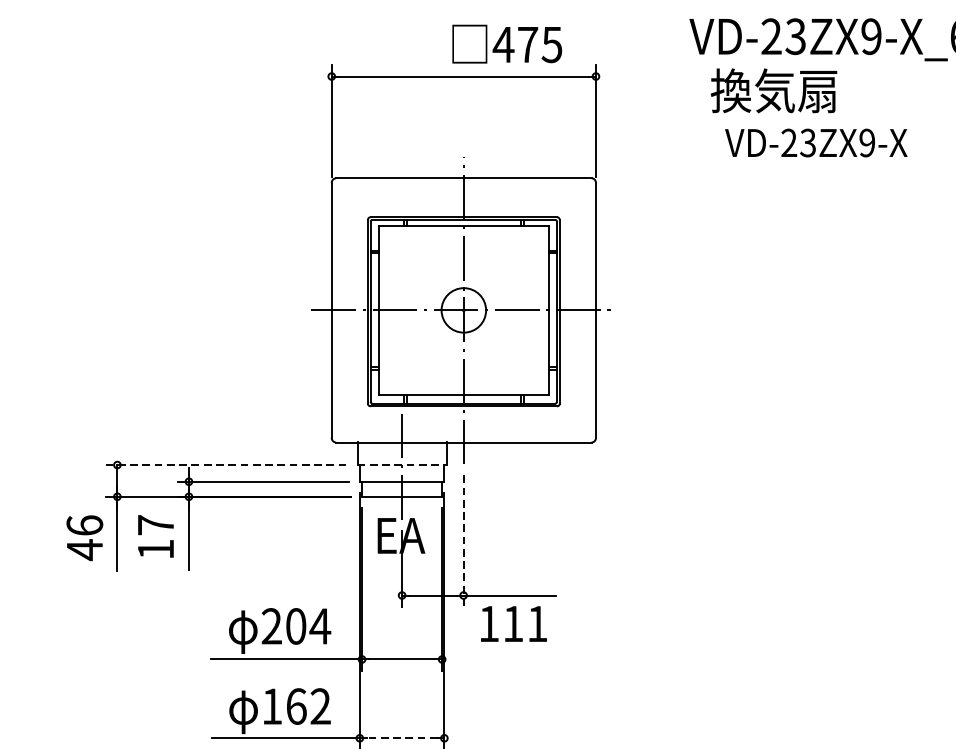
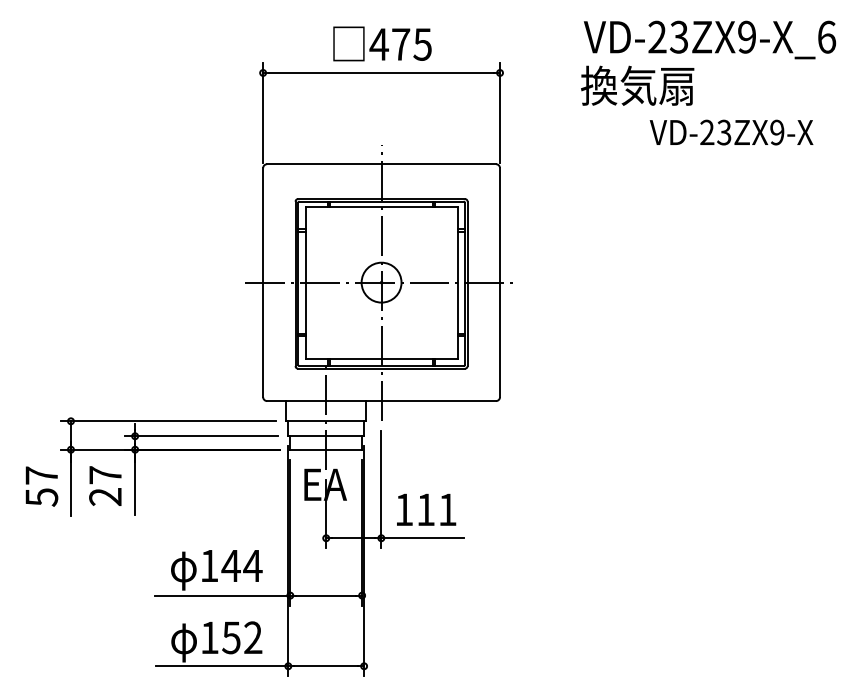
text: (507, 43) -> (382, 43), moved
text: (773, 90) -> (637, 85), moved
text: (816, 142) -> (731, 132), moved
line: (226, 465) -> (168, 421), dashed -> solid
line: (402, 465) -> (326, 421), dashed -> solid
text: (84, 537) -> (41, 486), 46 -> 57
line: (463, 541) -> (381, 489), dashed -> solid
text: (155, 548) -> (105, 496), 17 -> 27
text: (513, 623) -> (426, 509), moved
text: (284, 625) -> (220, 565), 204 -> 144
text: (296, 706) -> (231, 637), 162 -> 152
line: (402, 738) -> (326, 666), dashed -> solid

